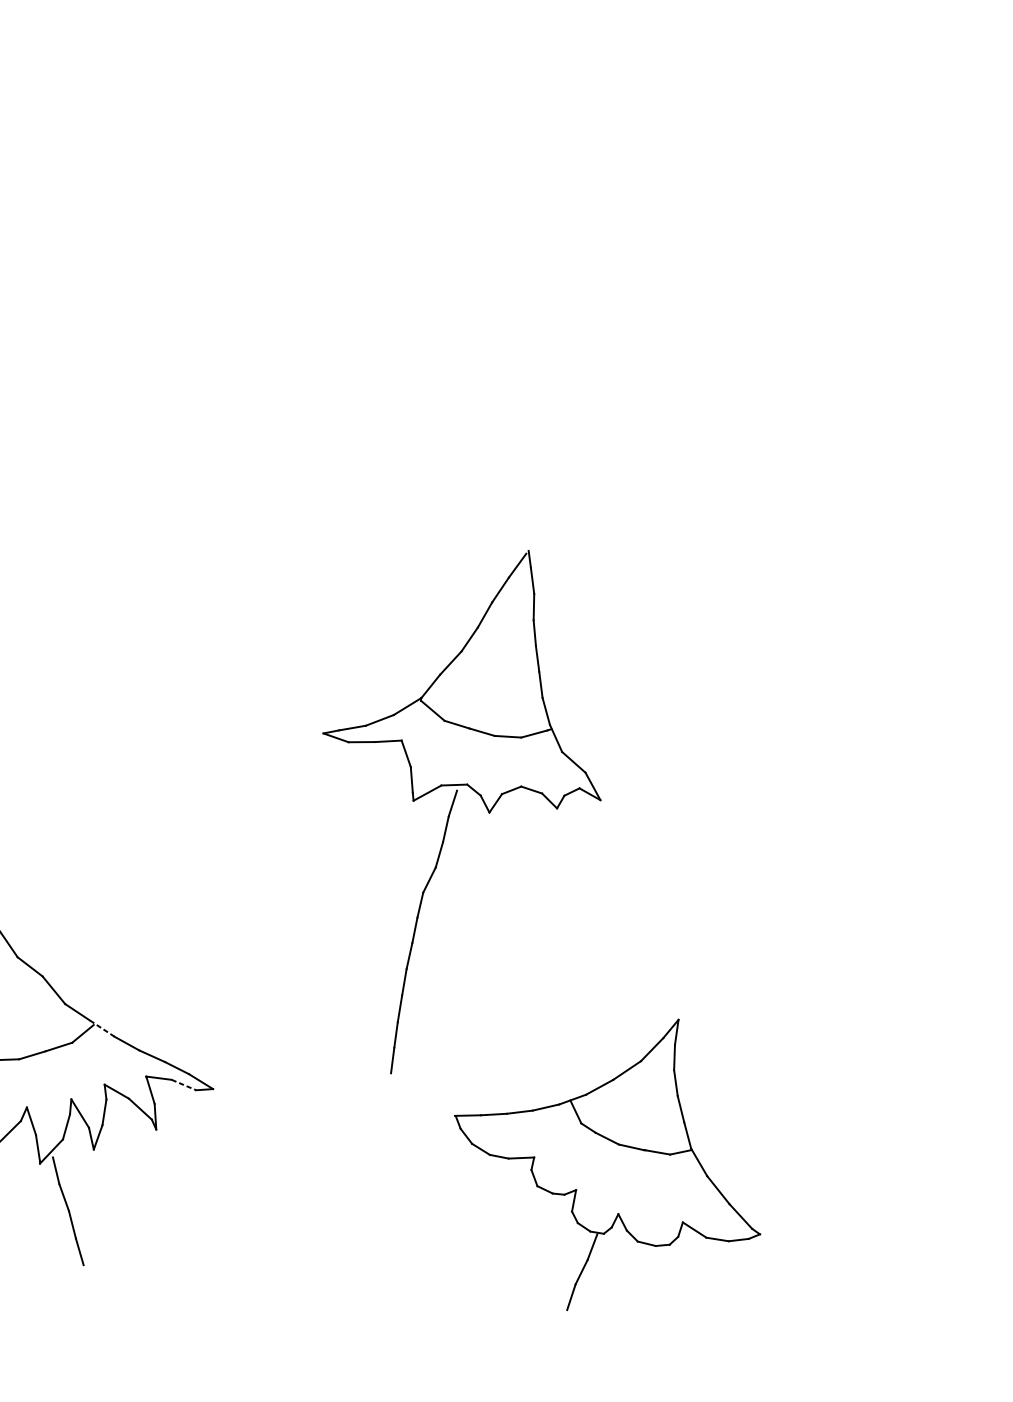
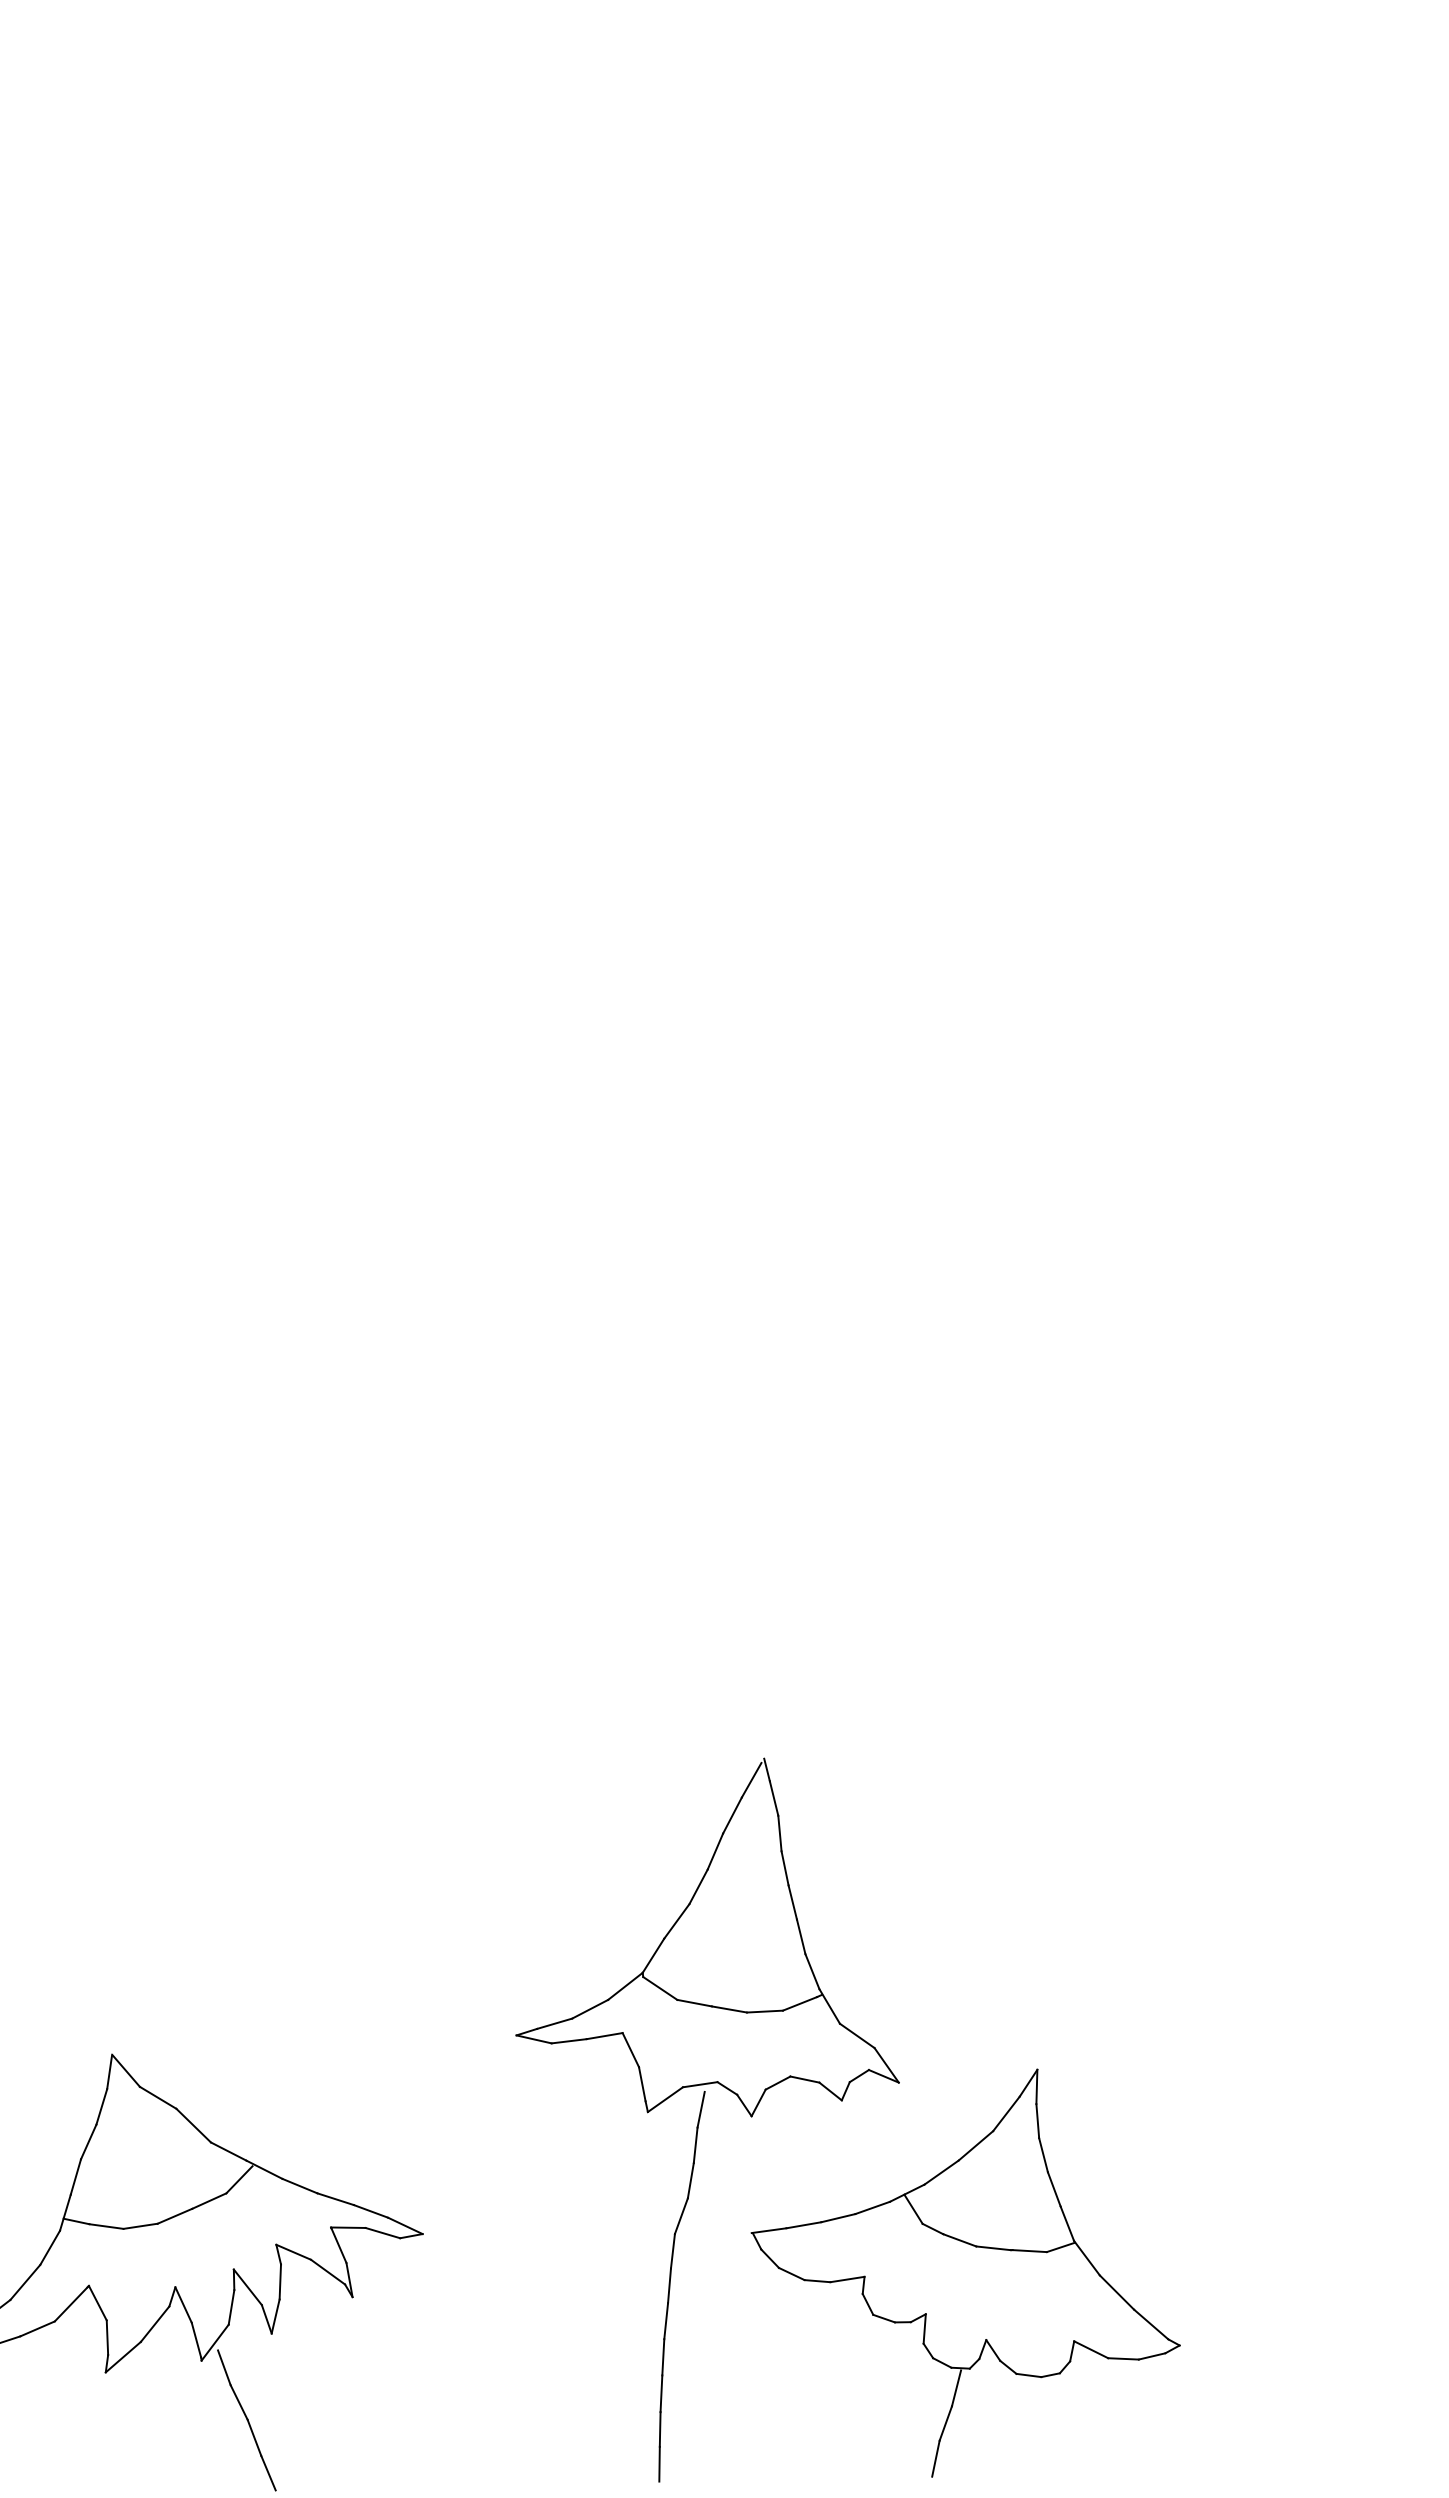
part: (451, 810) -> (700, 2119), moved
line: (102, 1028) -> (264, 2169), dashed -> solid
line: (184, 1085) -> (383, 2233), dashed -> solid

